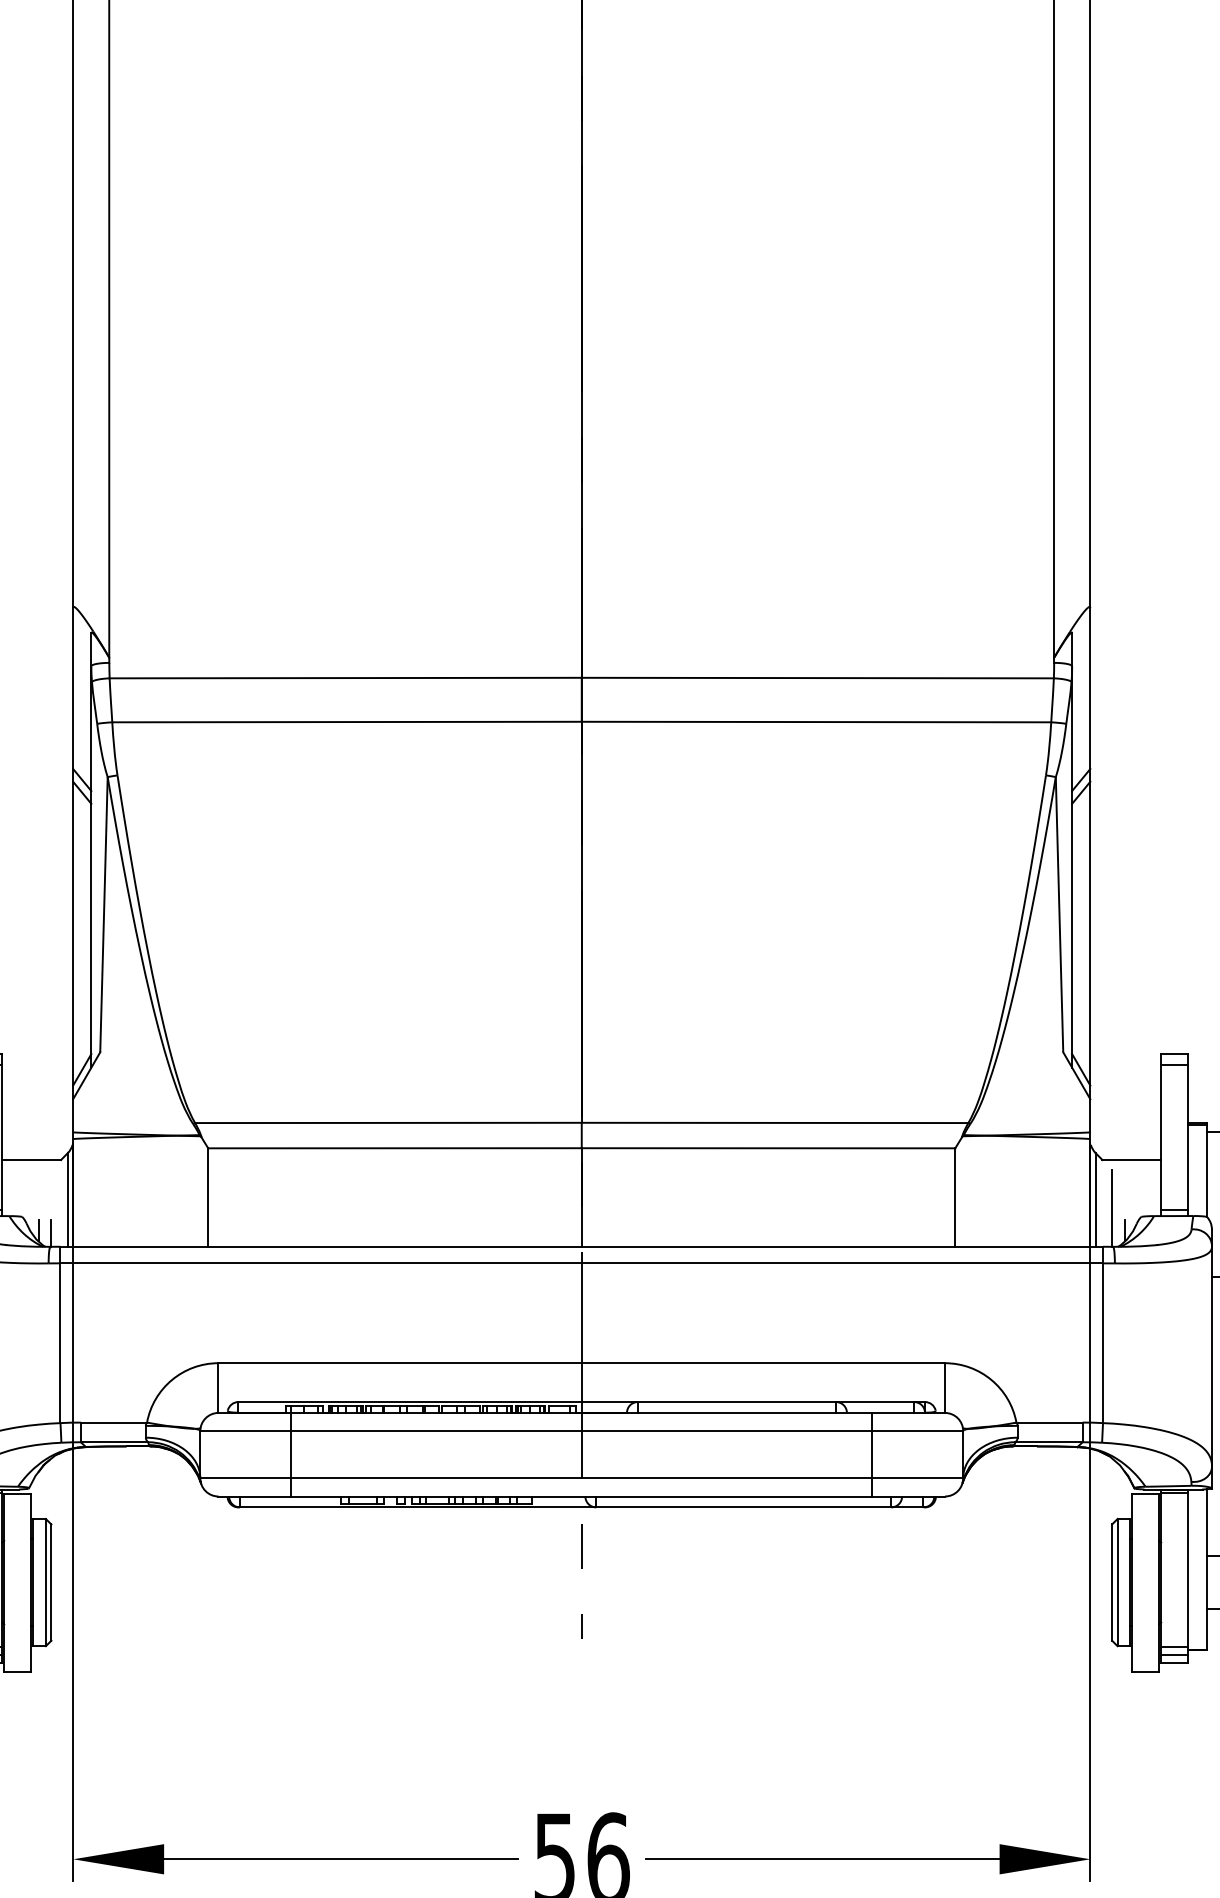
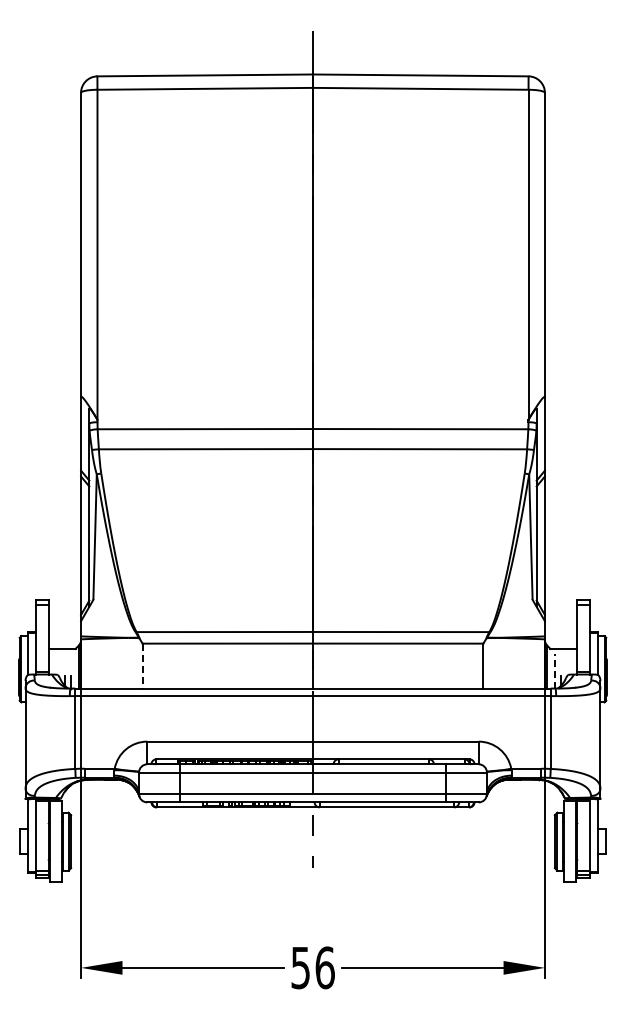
line: (207, 1198) -> (142, 666), solid -> dashed
line: (1111, 1207) -> (554, 670), solid -> dashed

